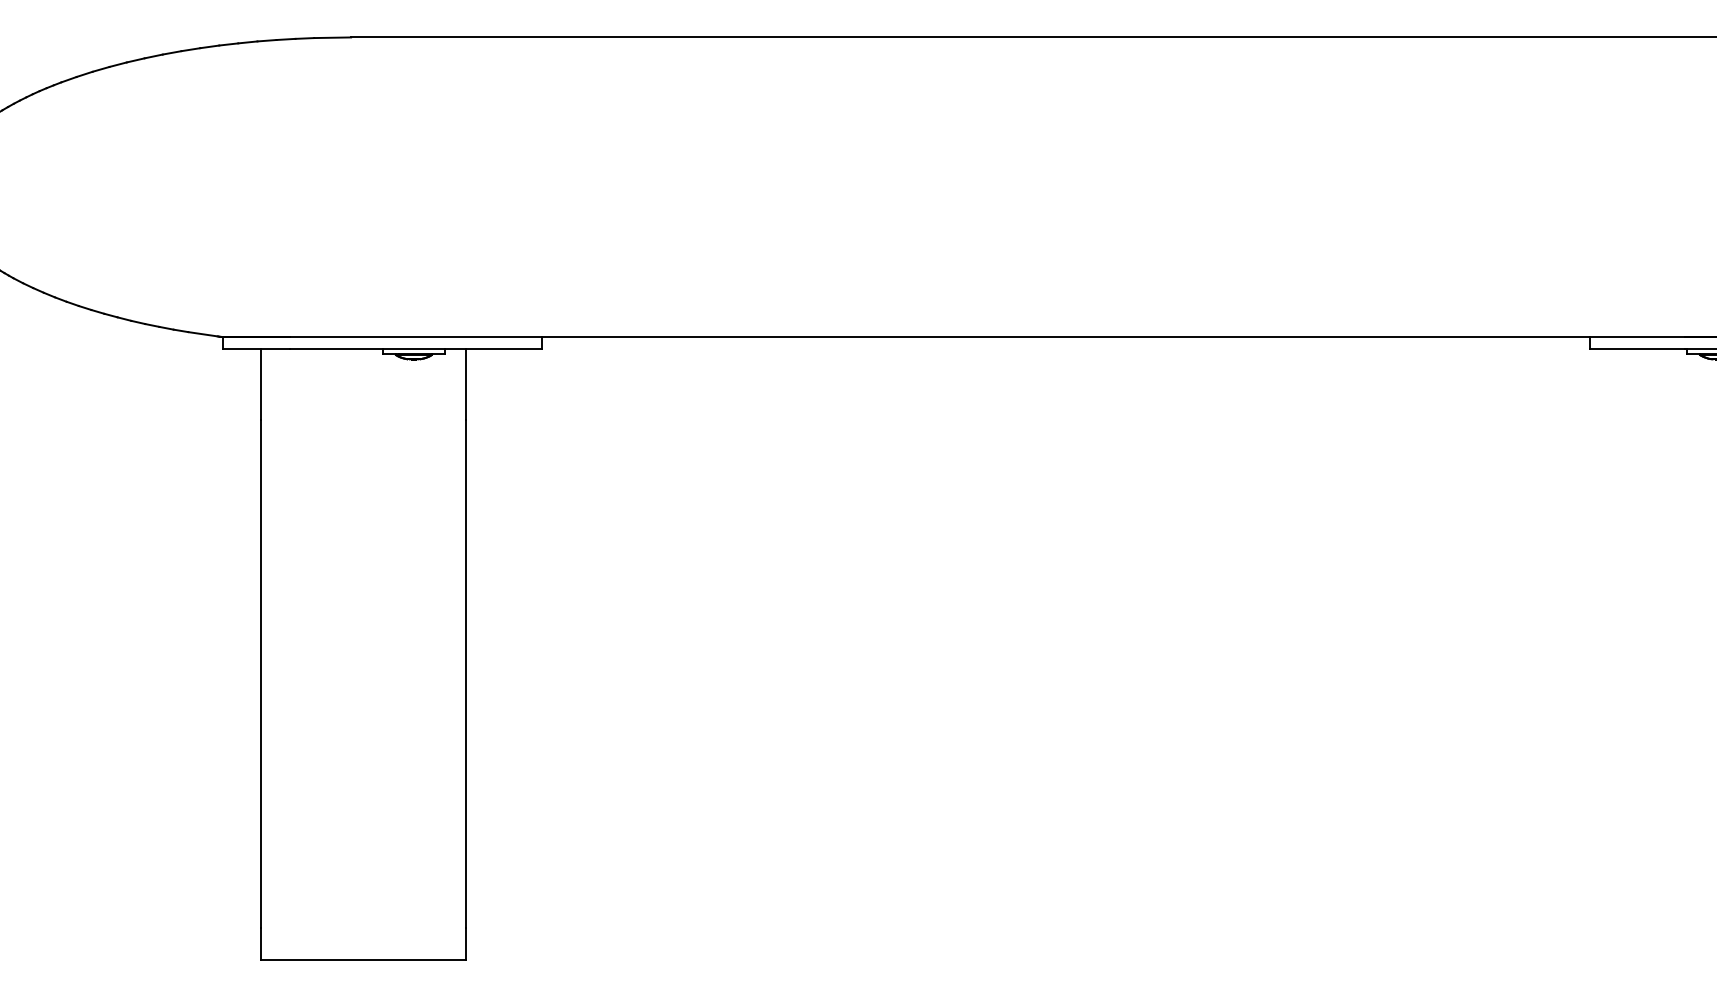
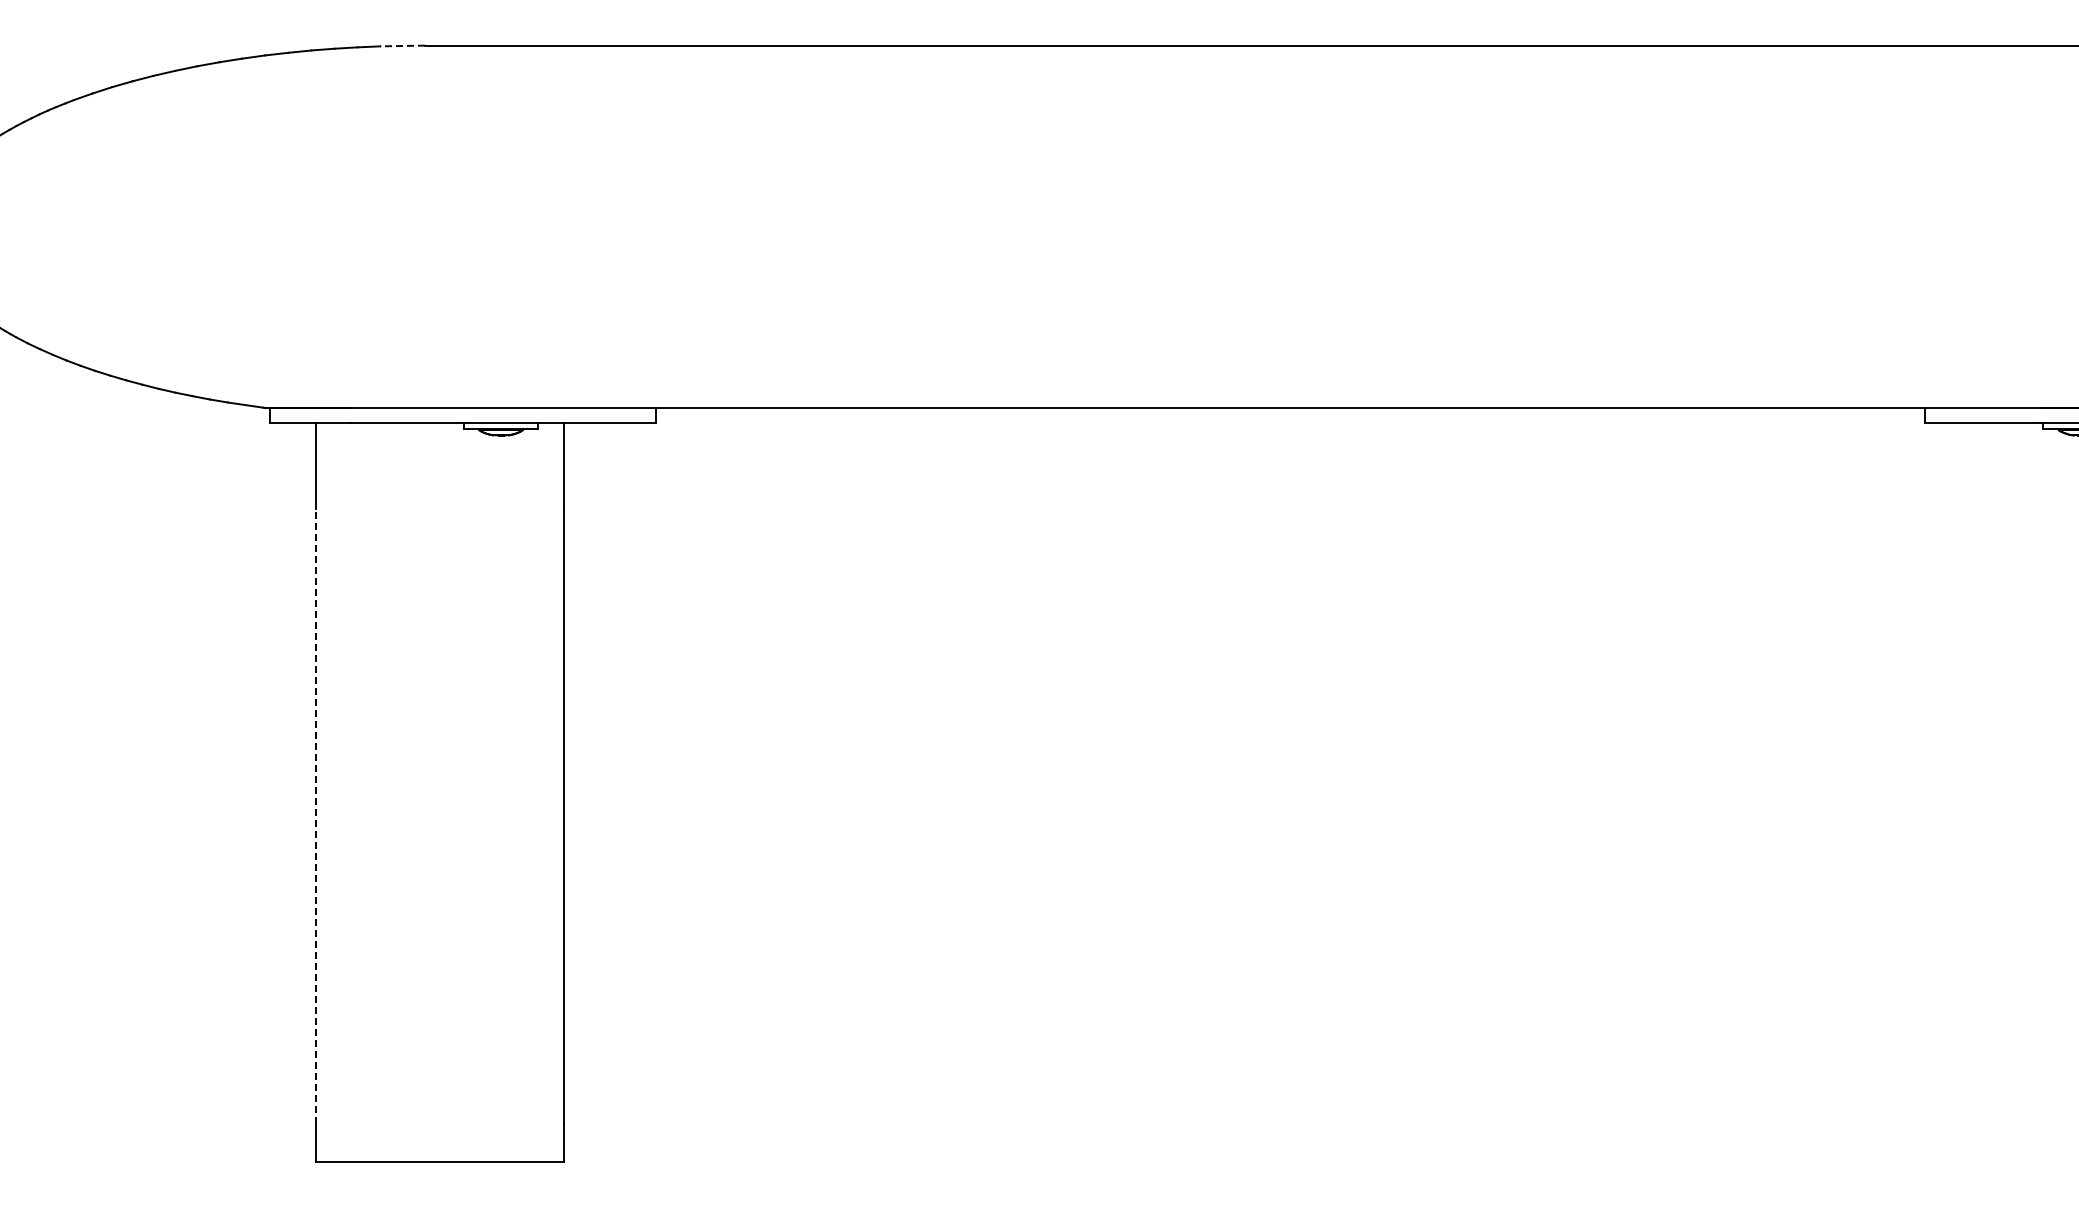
line: (332, 38) -> (402, 46), solid -> dashed
line: (260, 673) -> (315, 816), solid -> dashed

